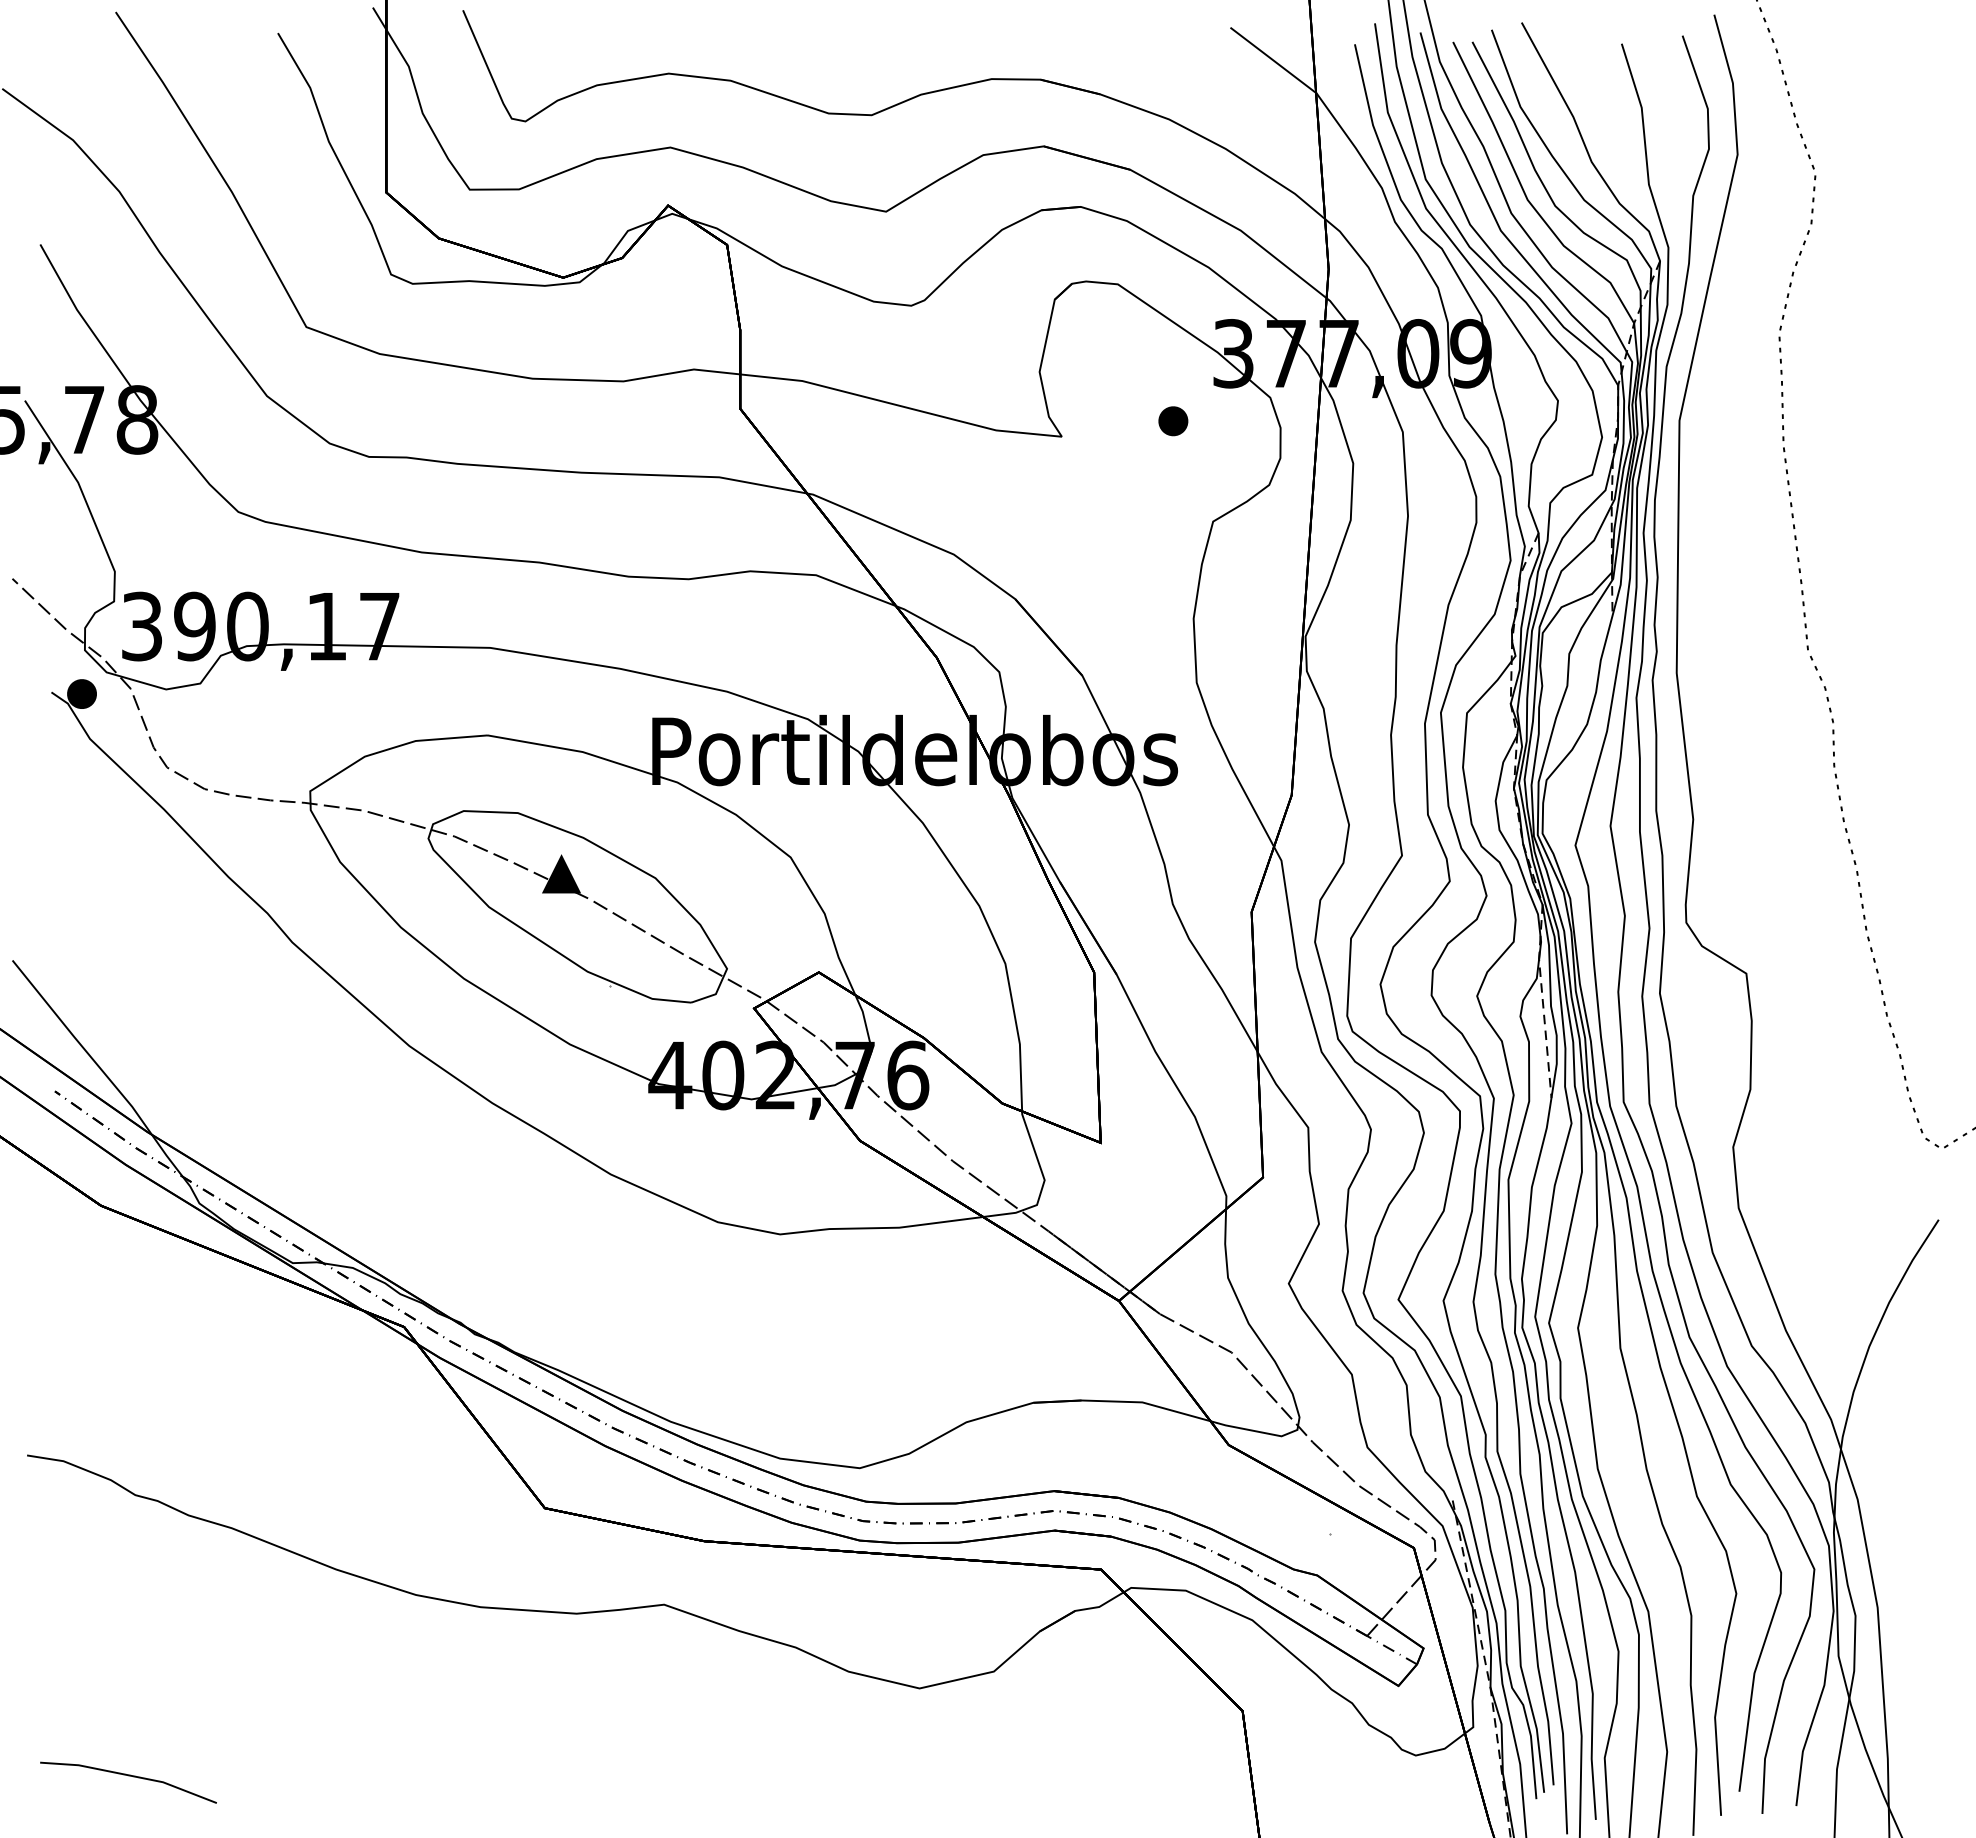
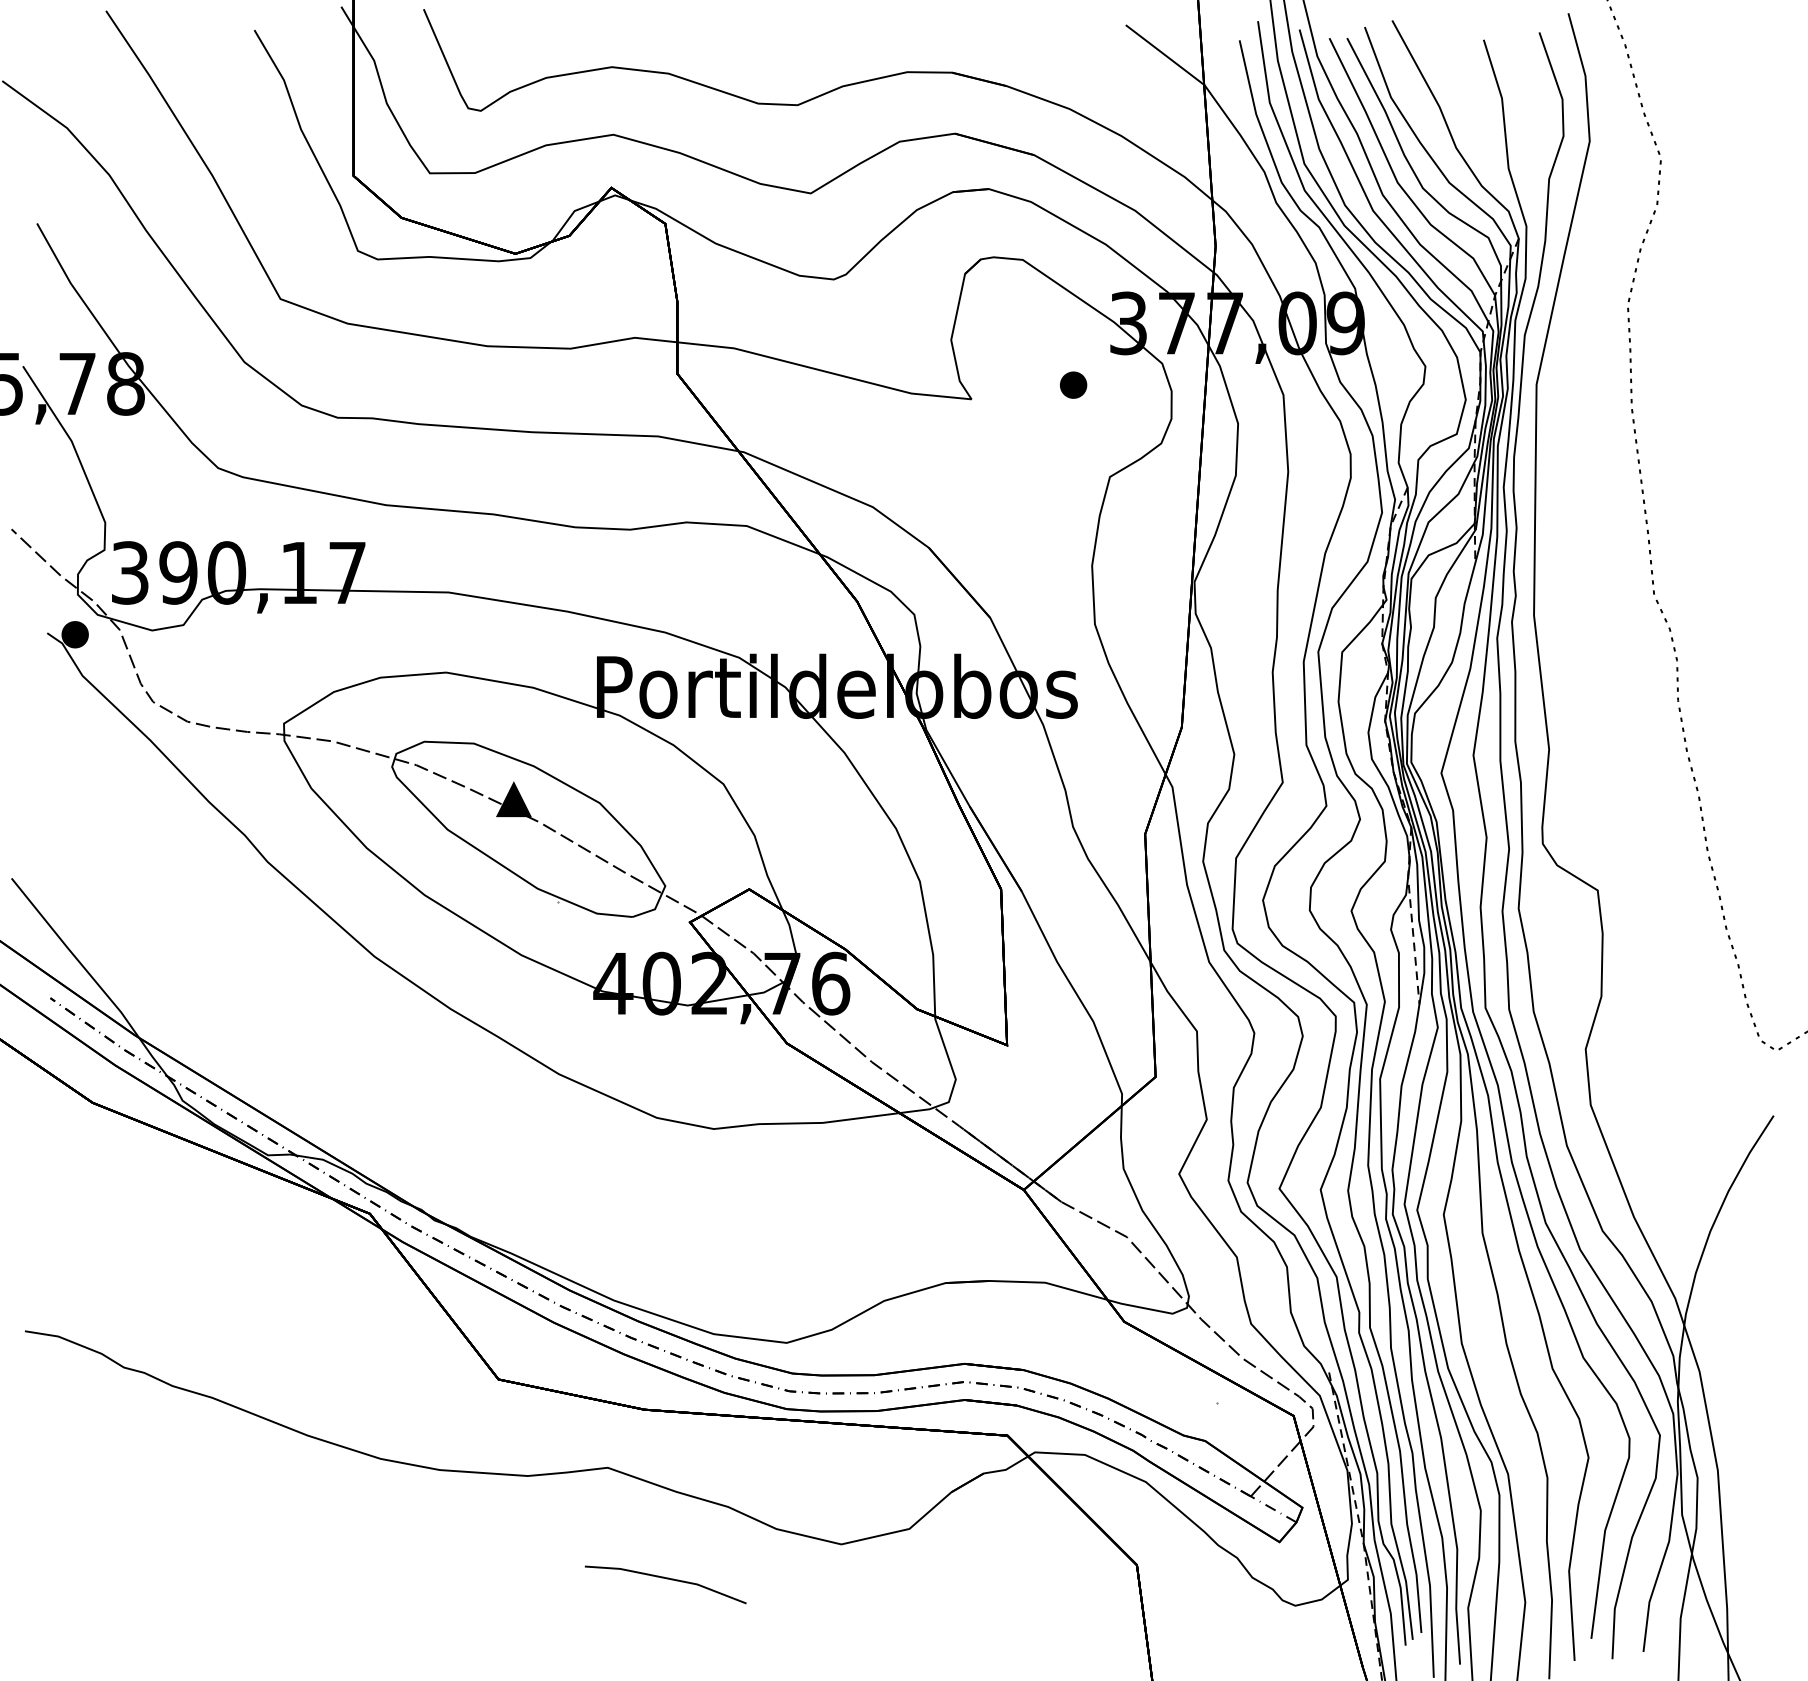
line: (128, 1776) -> (665, 1579), moved

